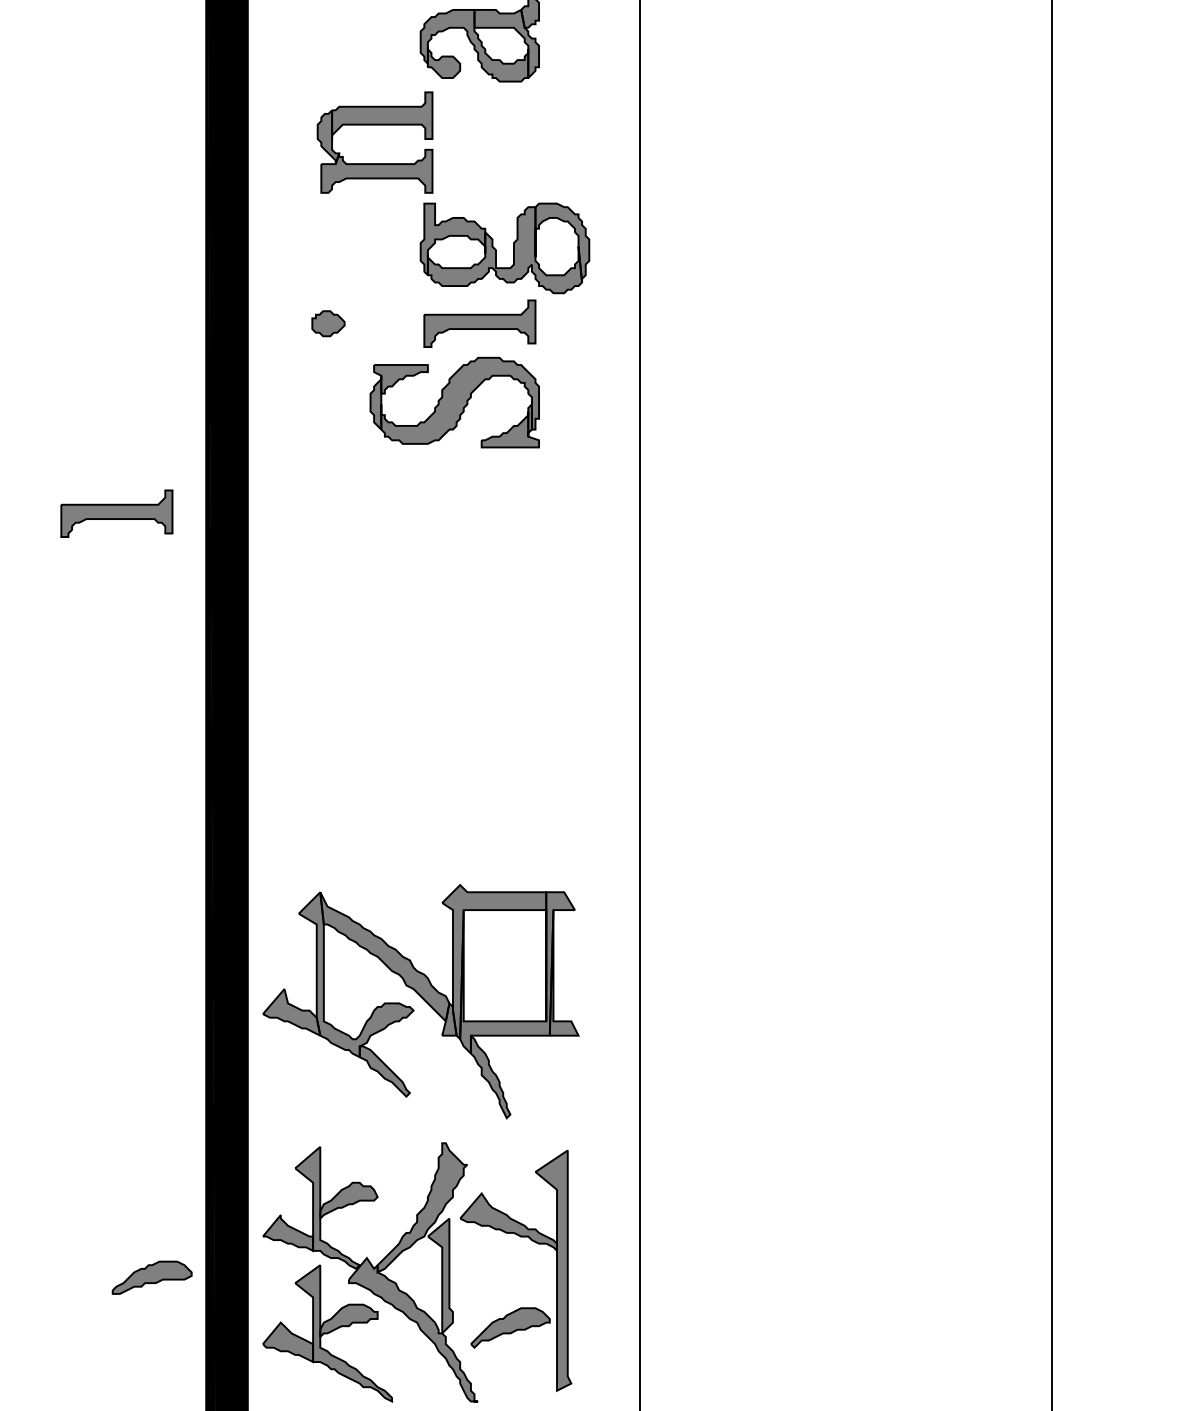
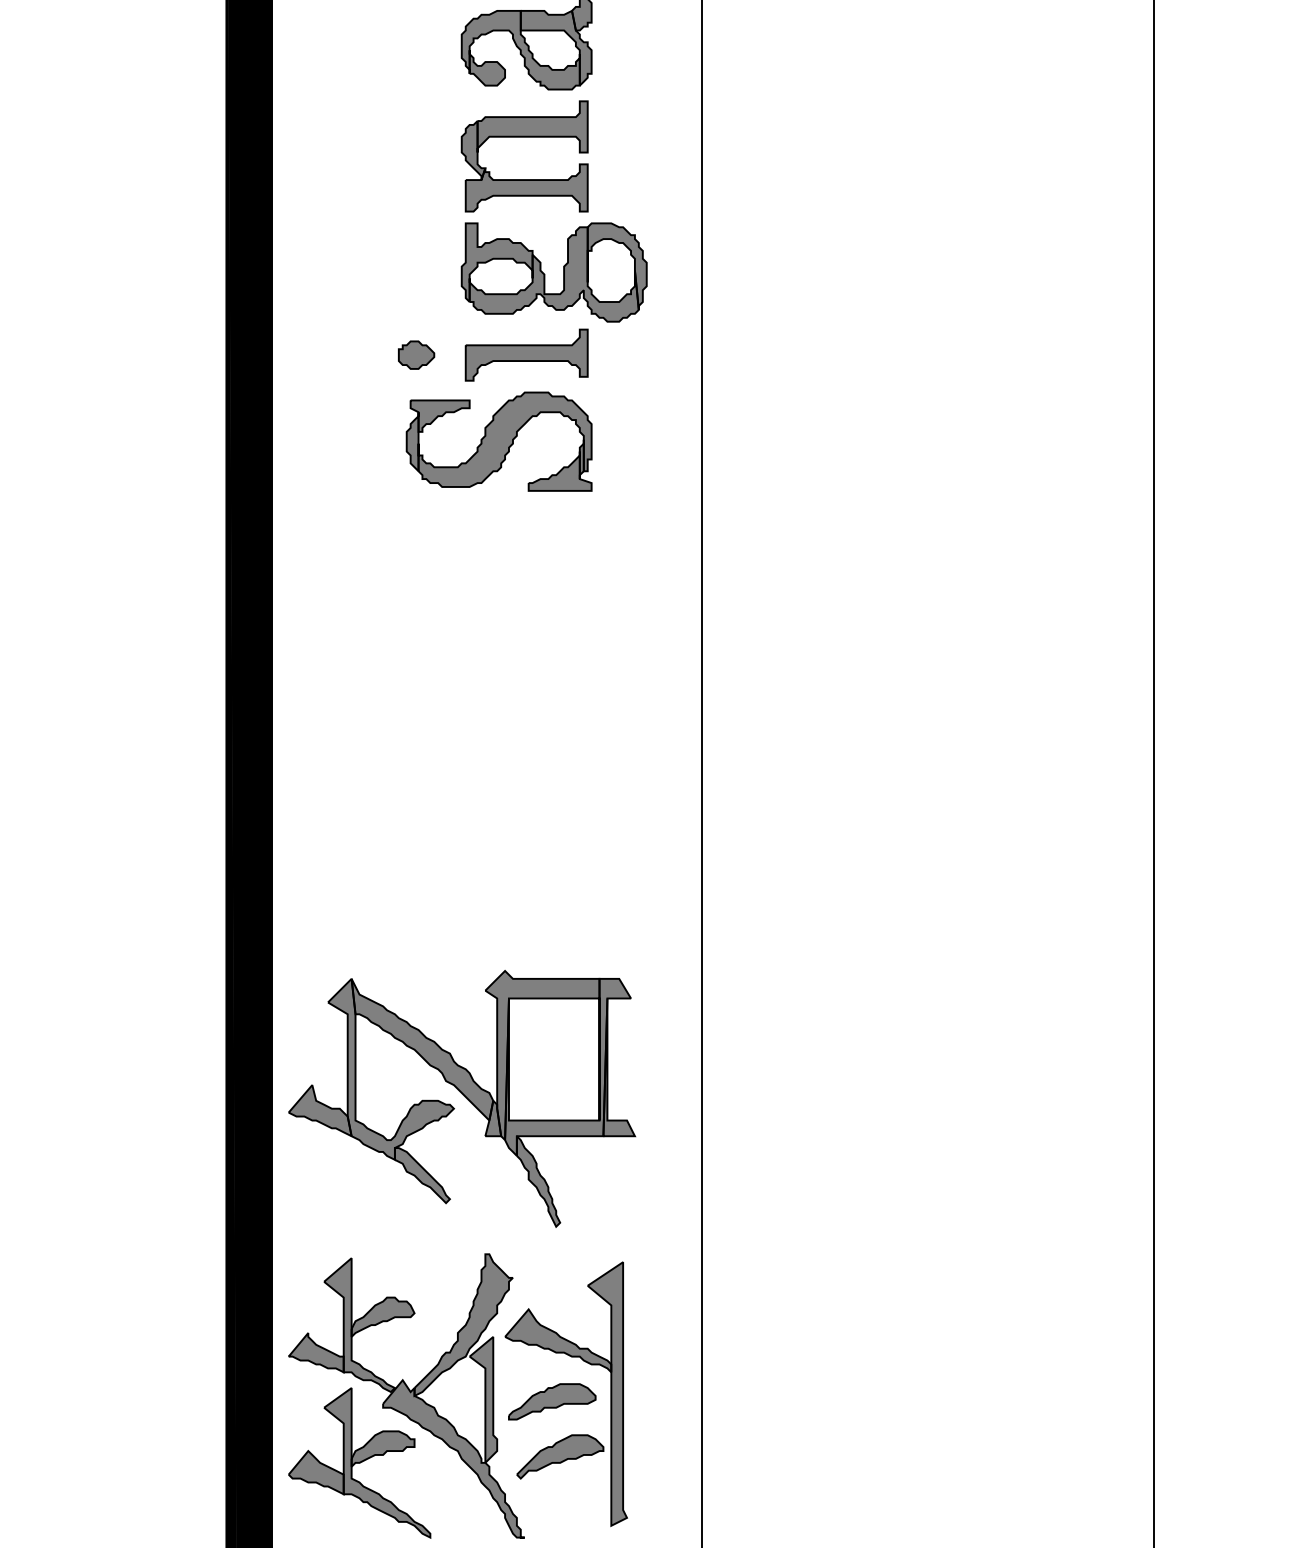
part: (374, 125) -> (524, 137), moved
part: (328, 323) -> (416, 354), moved
part: (116, 513) -> (128, 563), removed
part: (151, 1277) -> (551, 1401), moved

